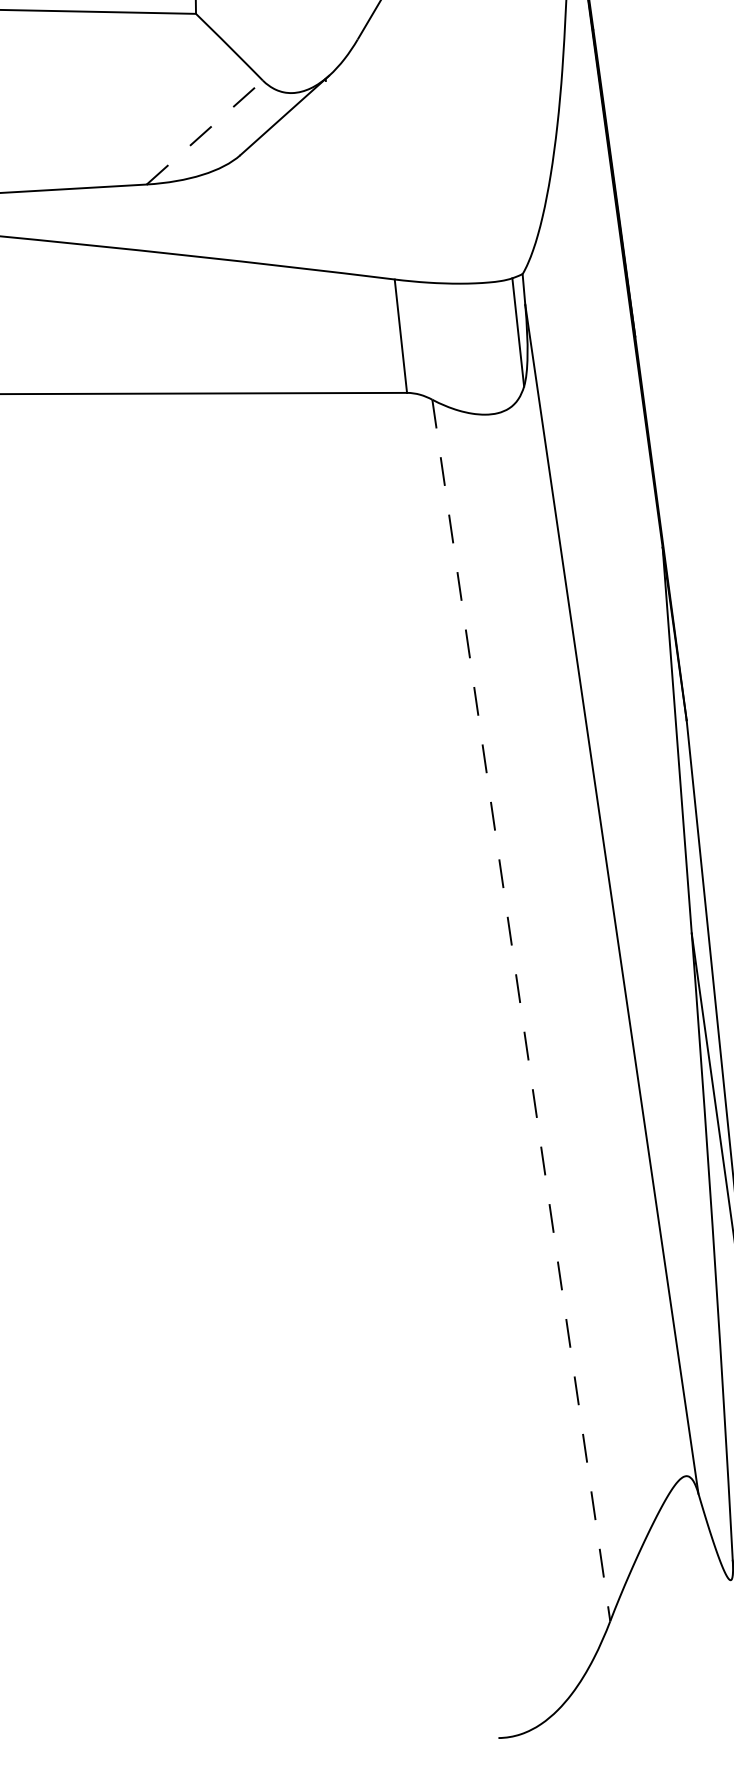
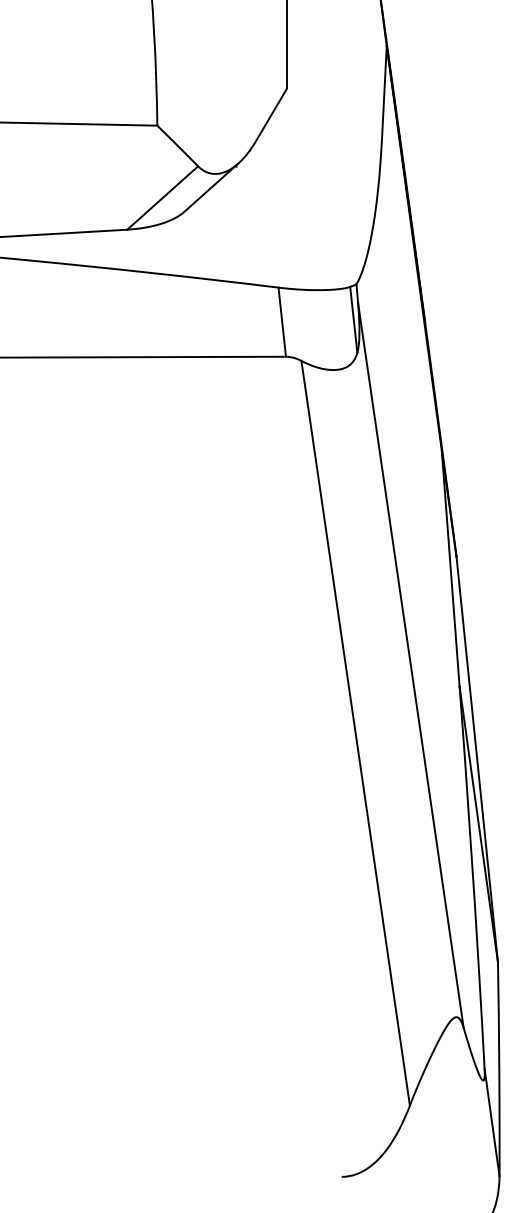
line: (204, 133) -> (162, 198), dashed -> solid
line: (521, 1010) -> (355, 733), dashed -> solid

